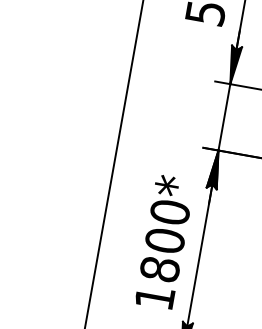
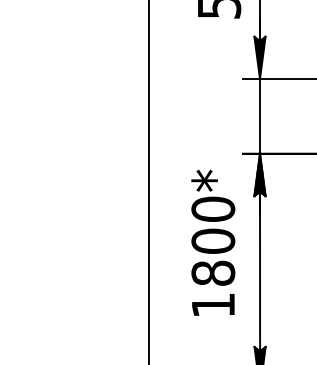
text: (165, 241) -> (213, 242), moved

